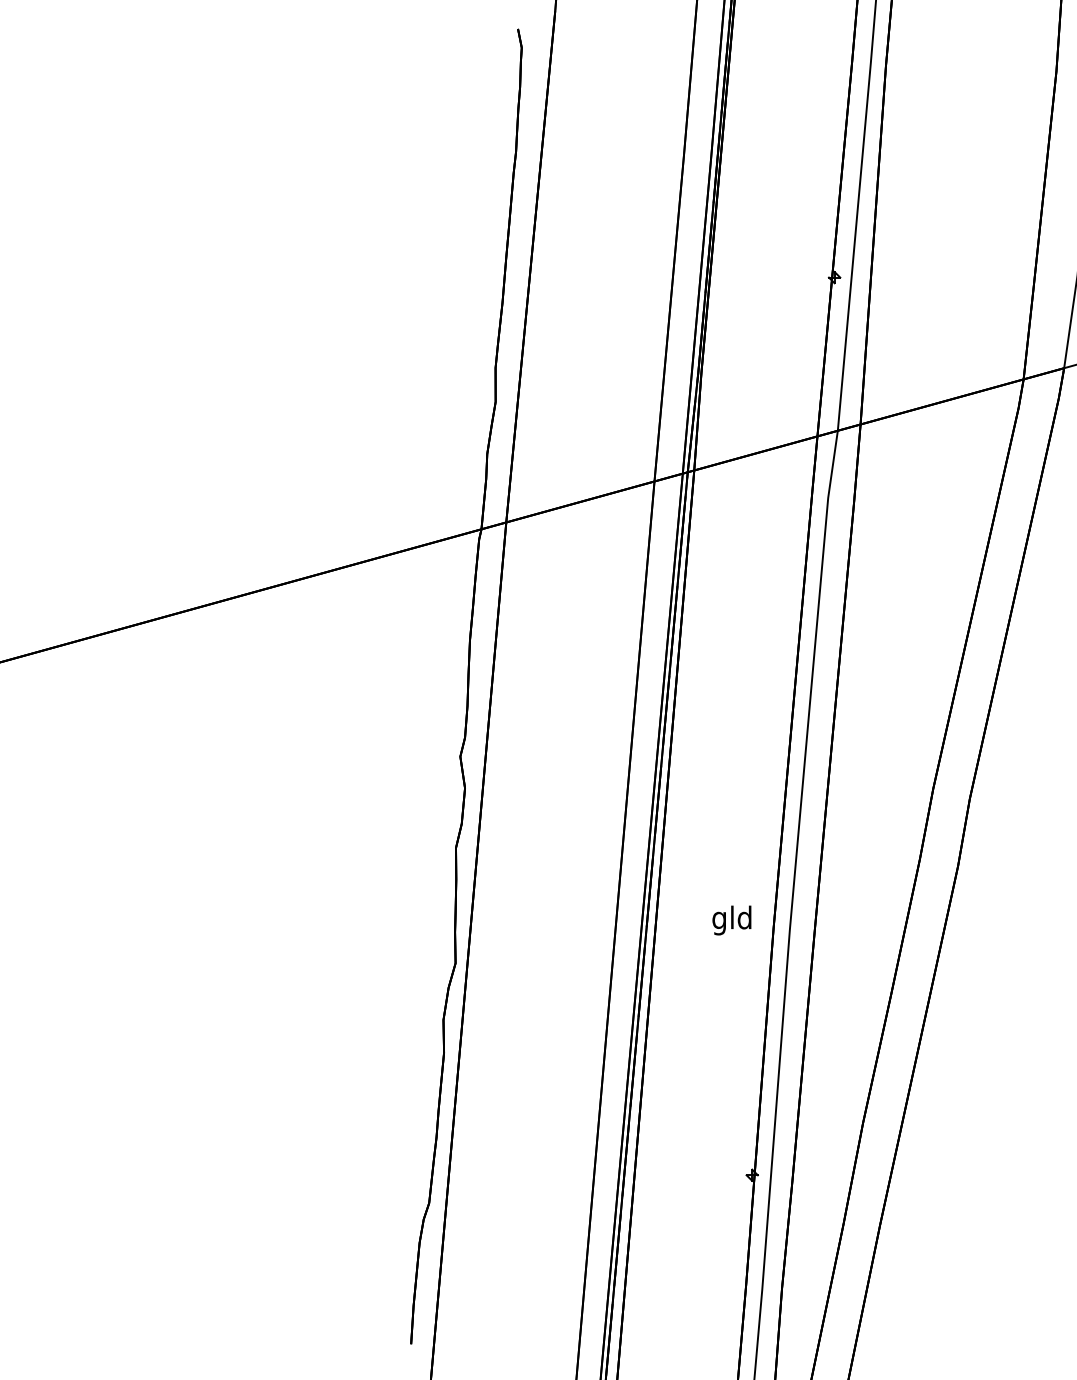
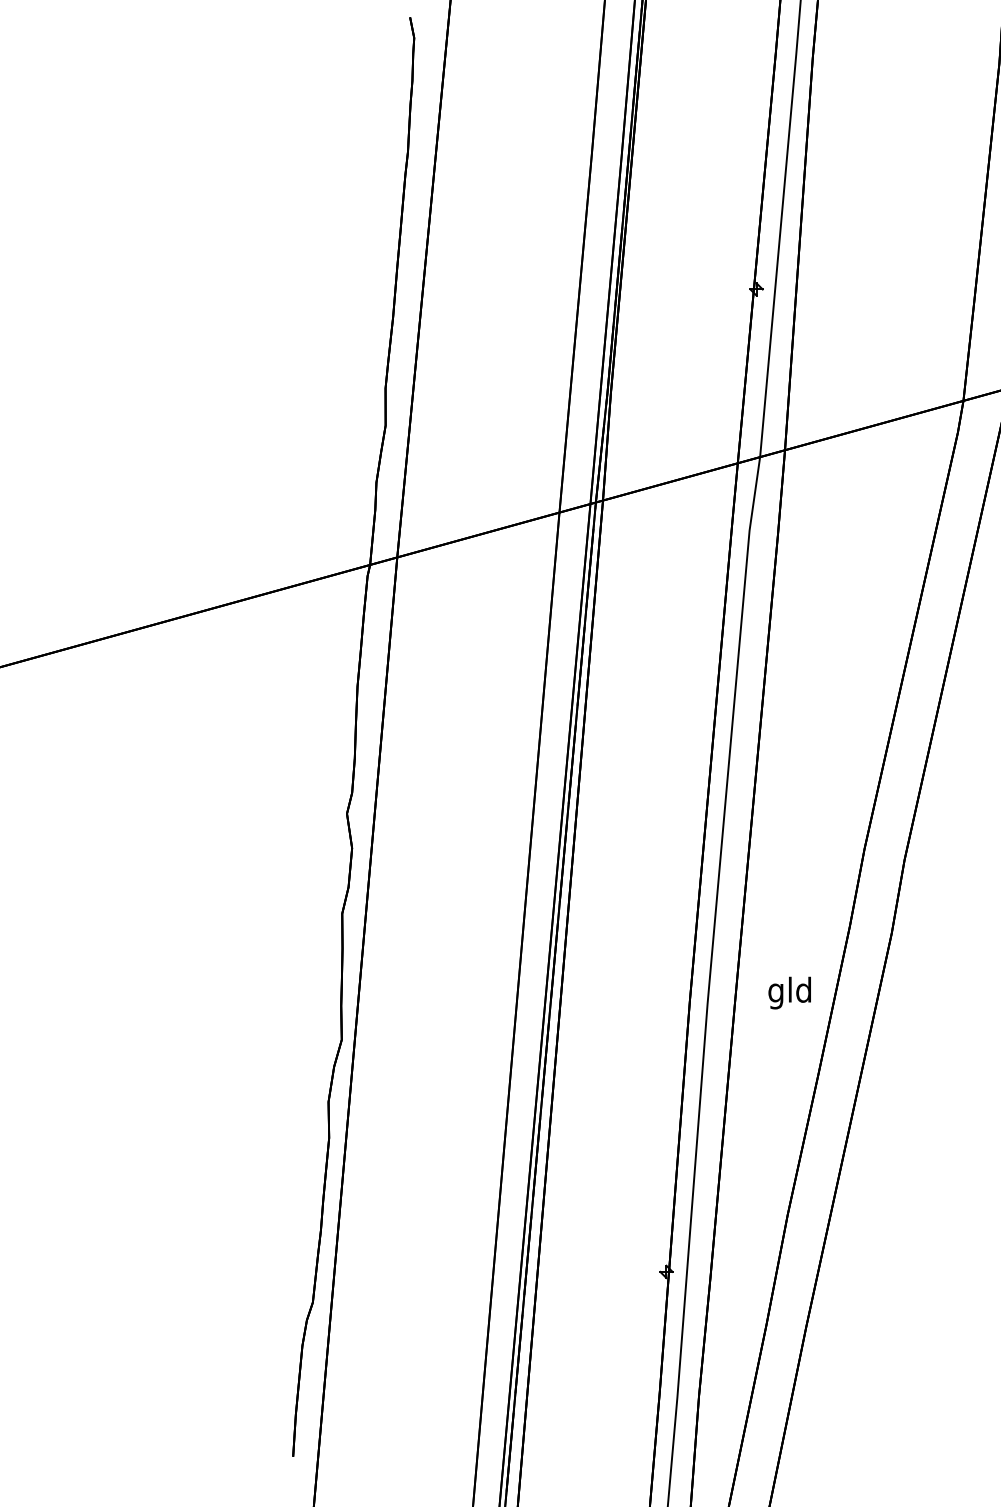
text: (731, 920) -> (789, 993), moved

